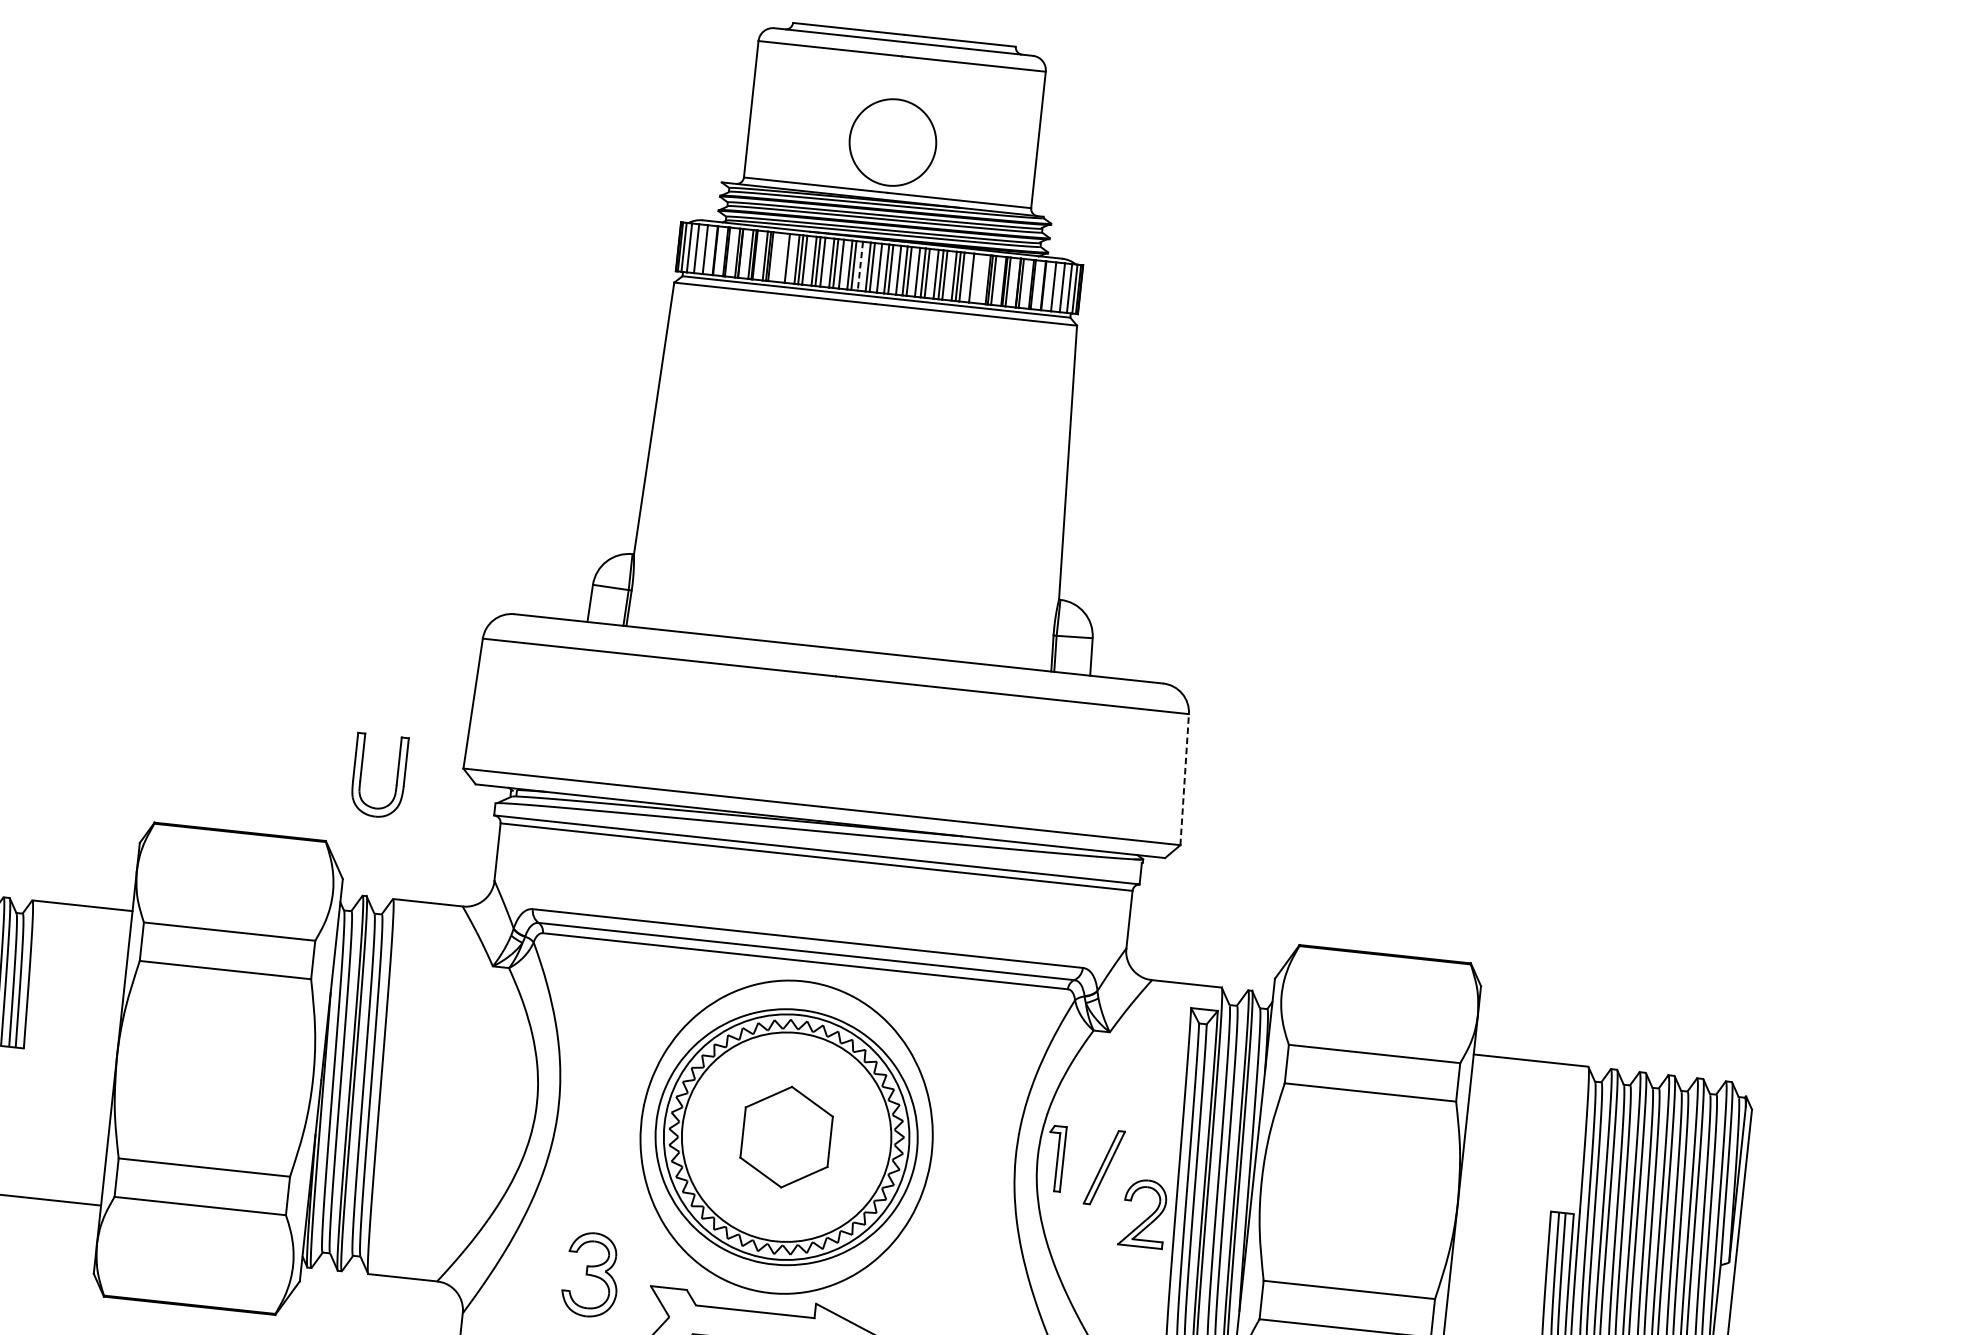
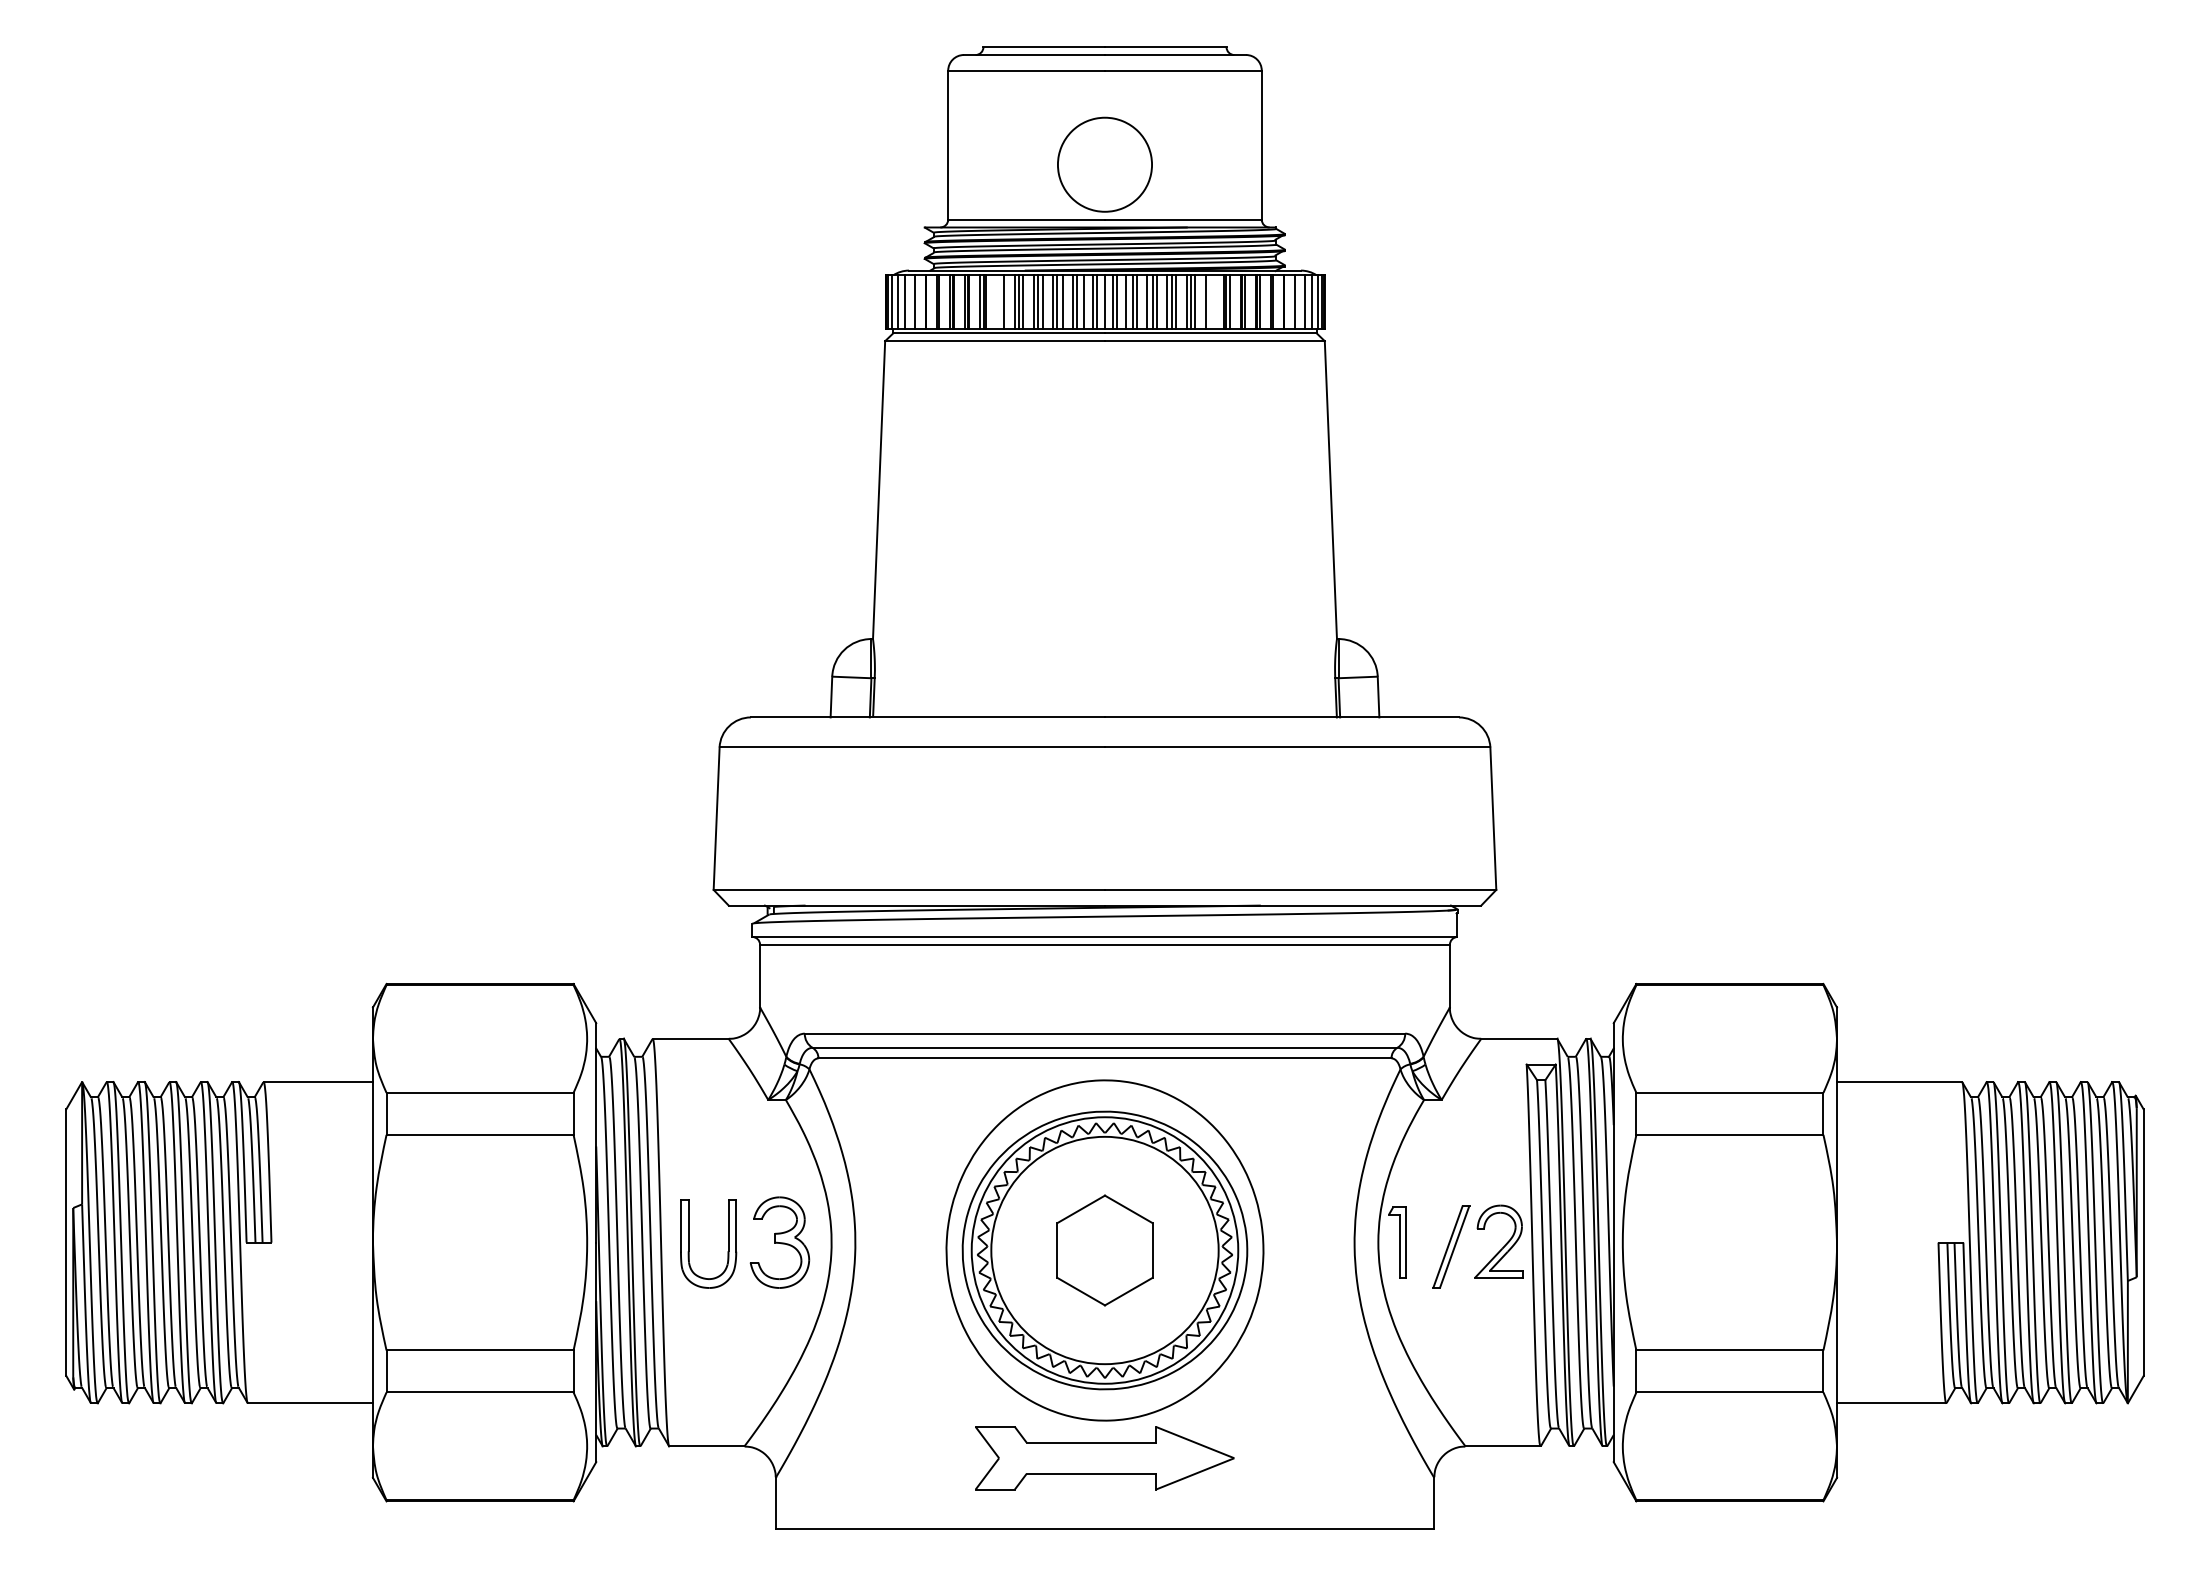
line: (860, 265) -> (1084, 301), dashed -> solid
part: (361, 773) -> (689, 1243), moved
line: (1184, 779) -> (1493, 818), dashed -> solid
part: (1147, 1218) -> (1503, 1246), moved
part: (590, 1274) -> (779, 1242), moved

